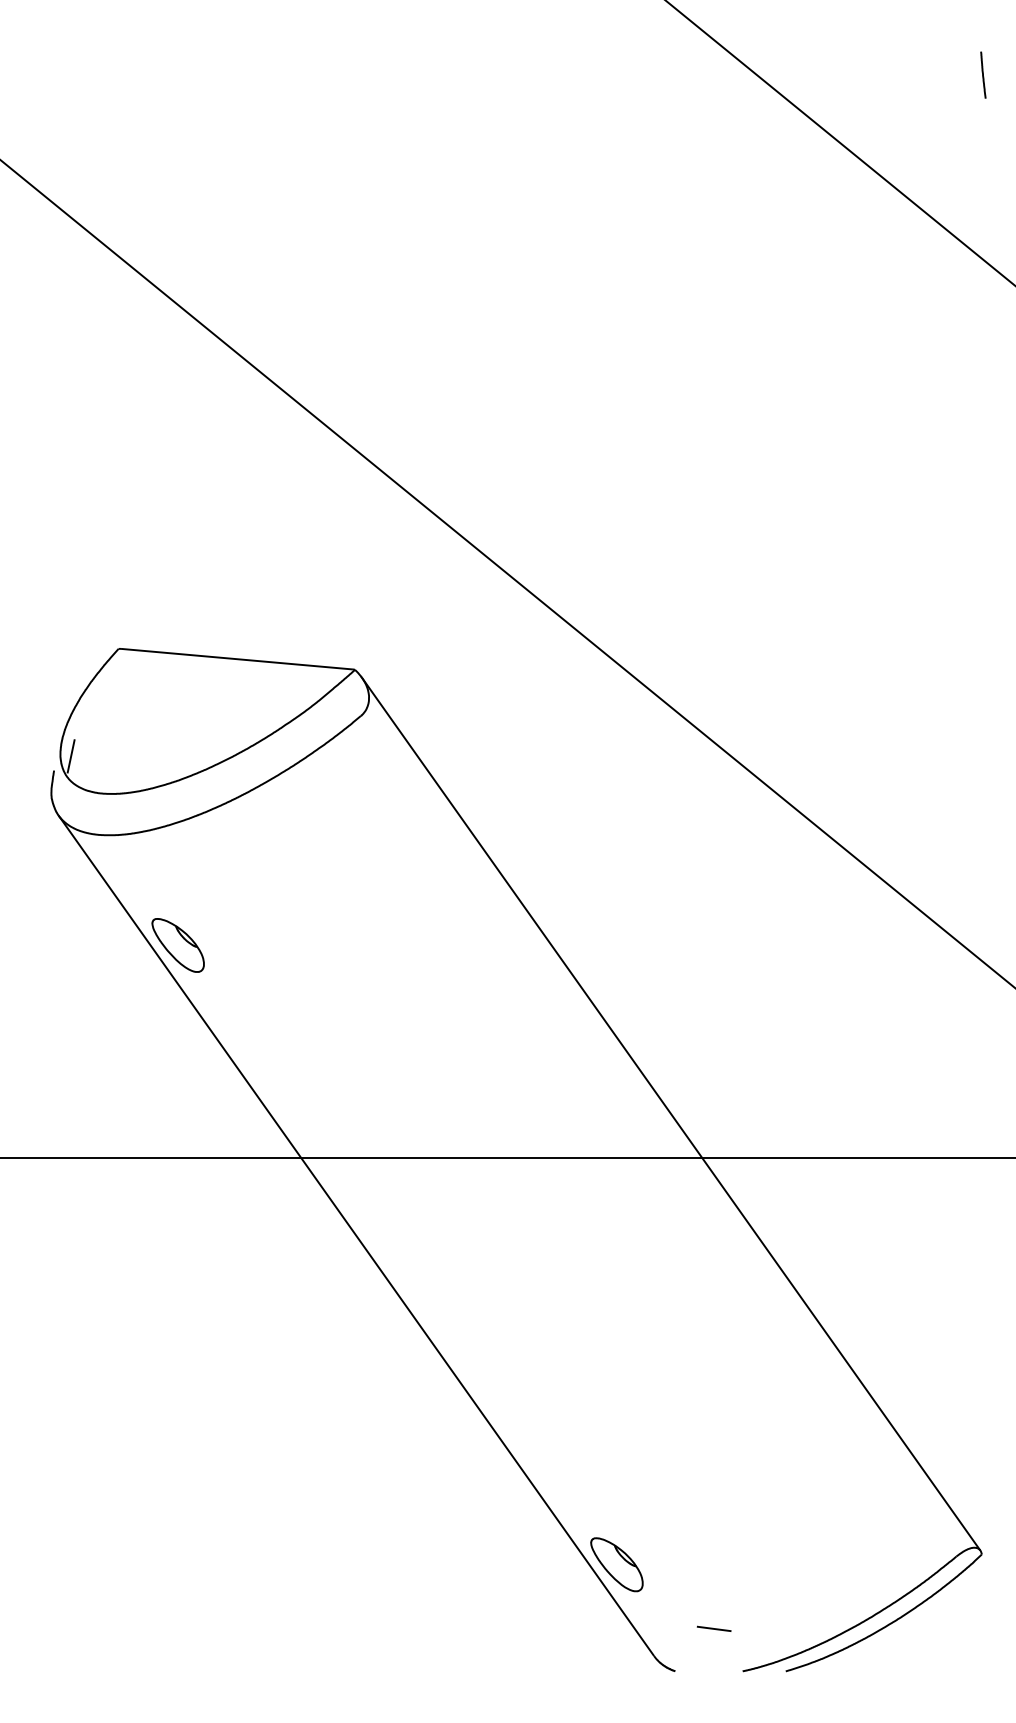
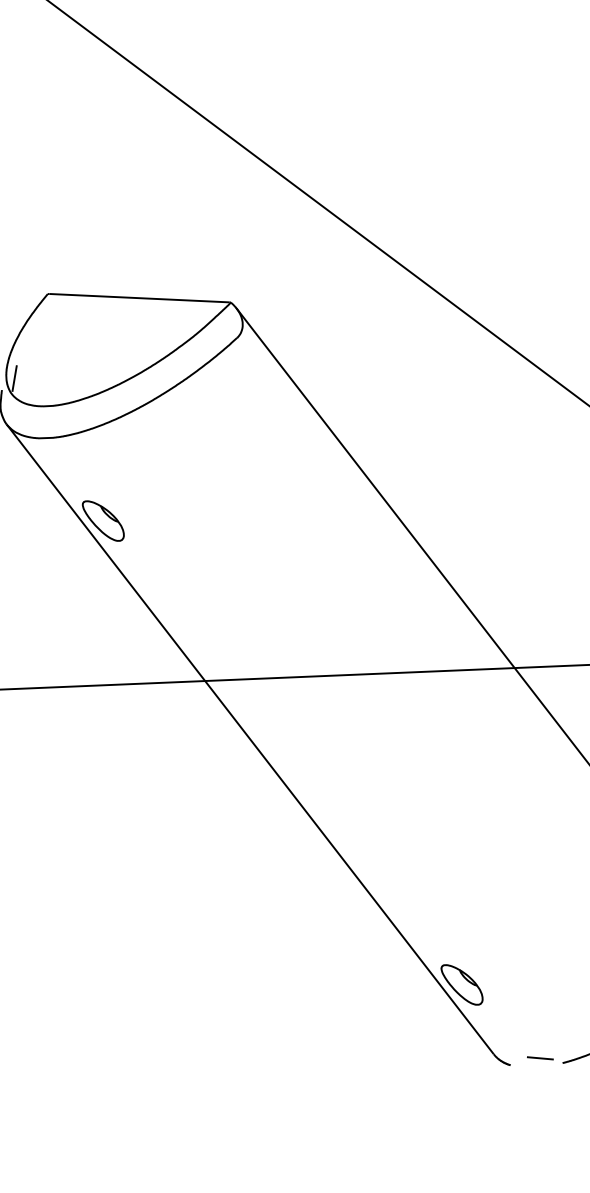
line: (713, 1628) -> (539, 1058), moved

